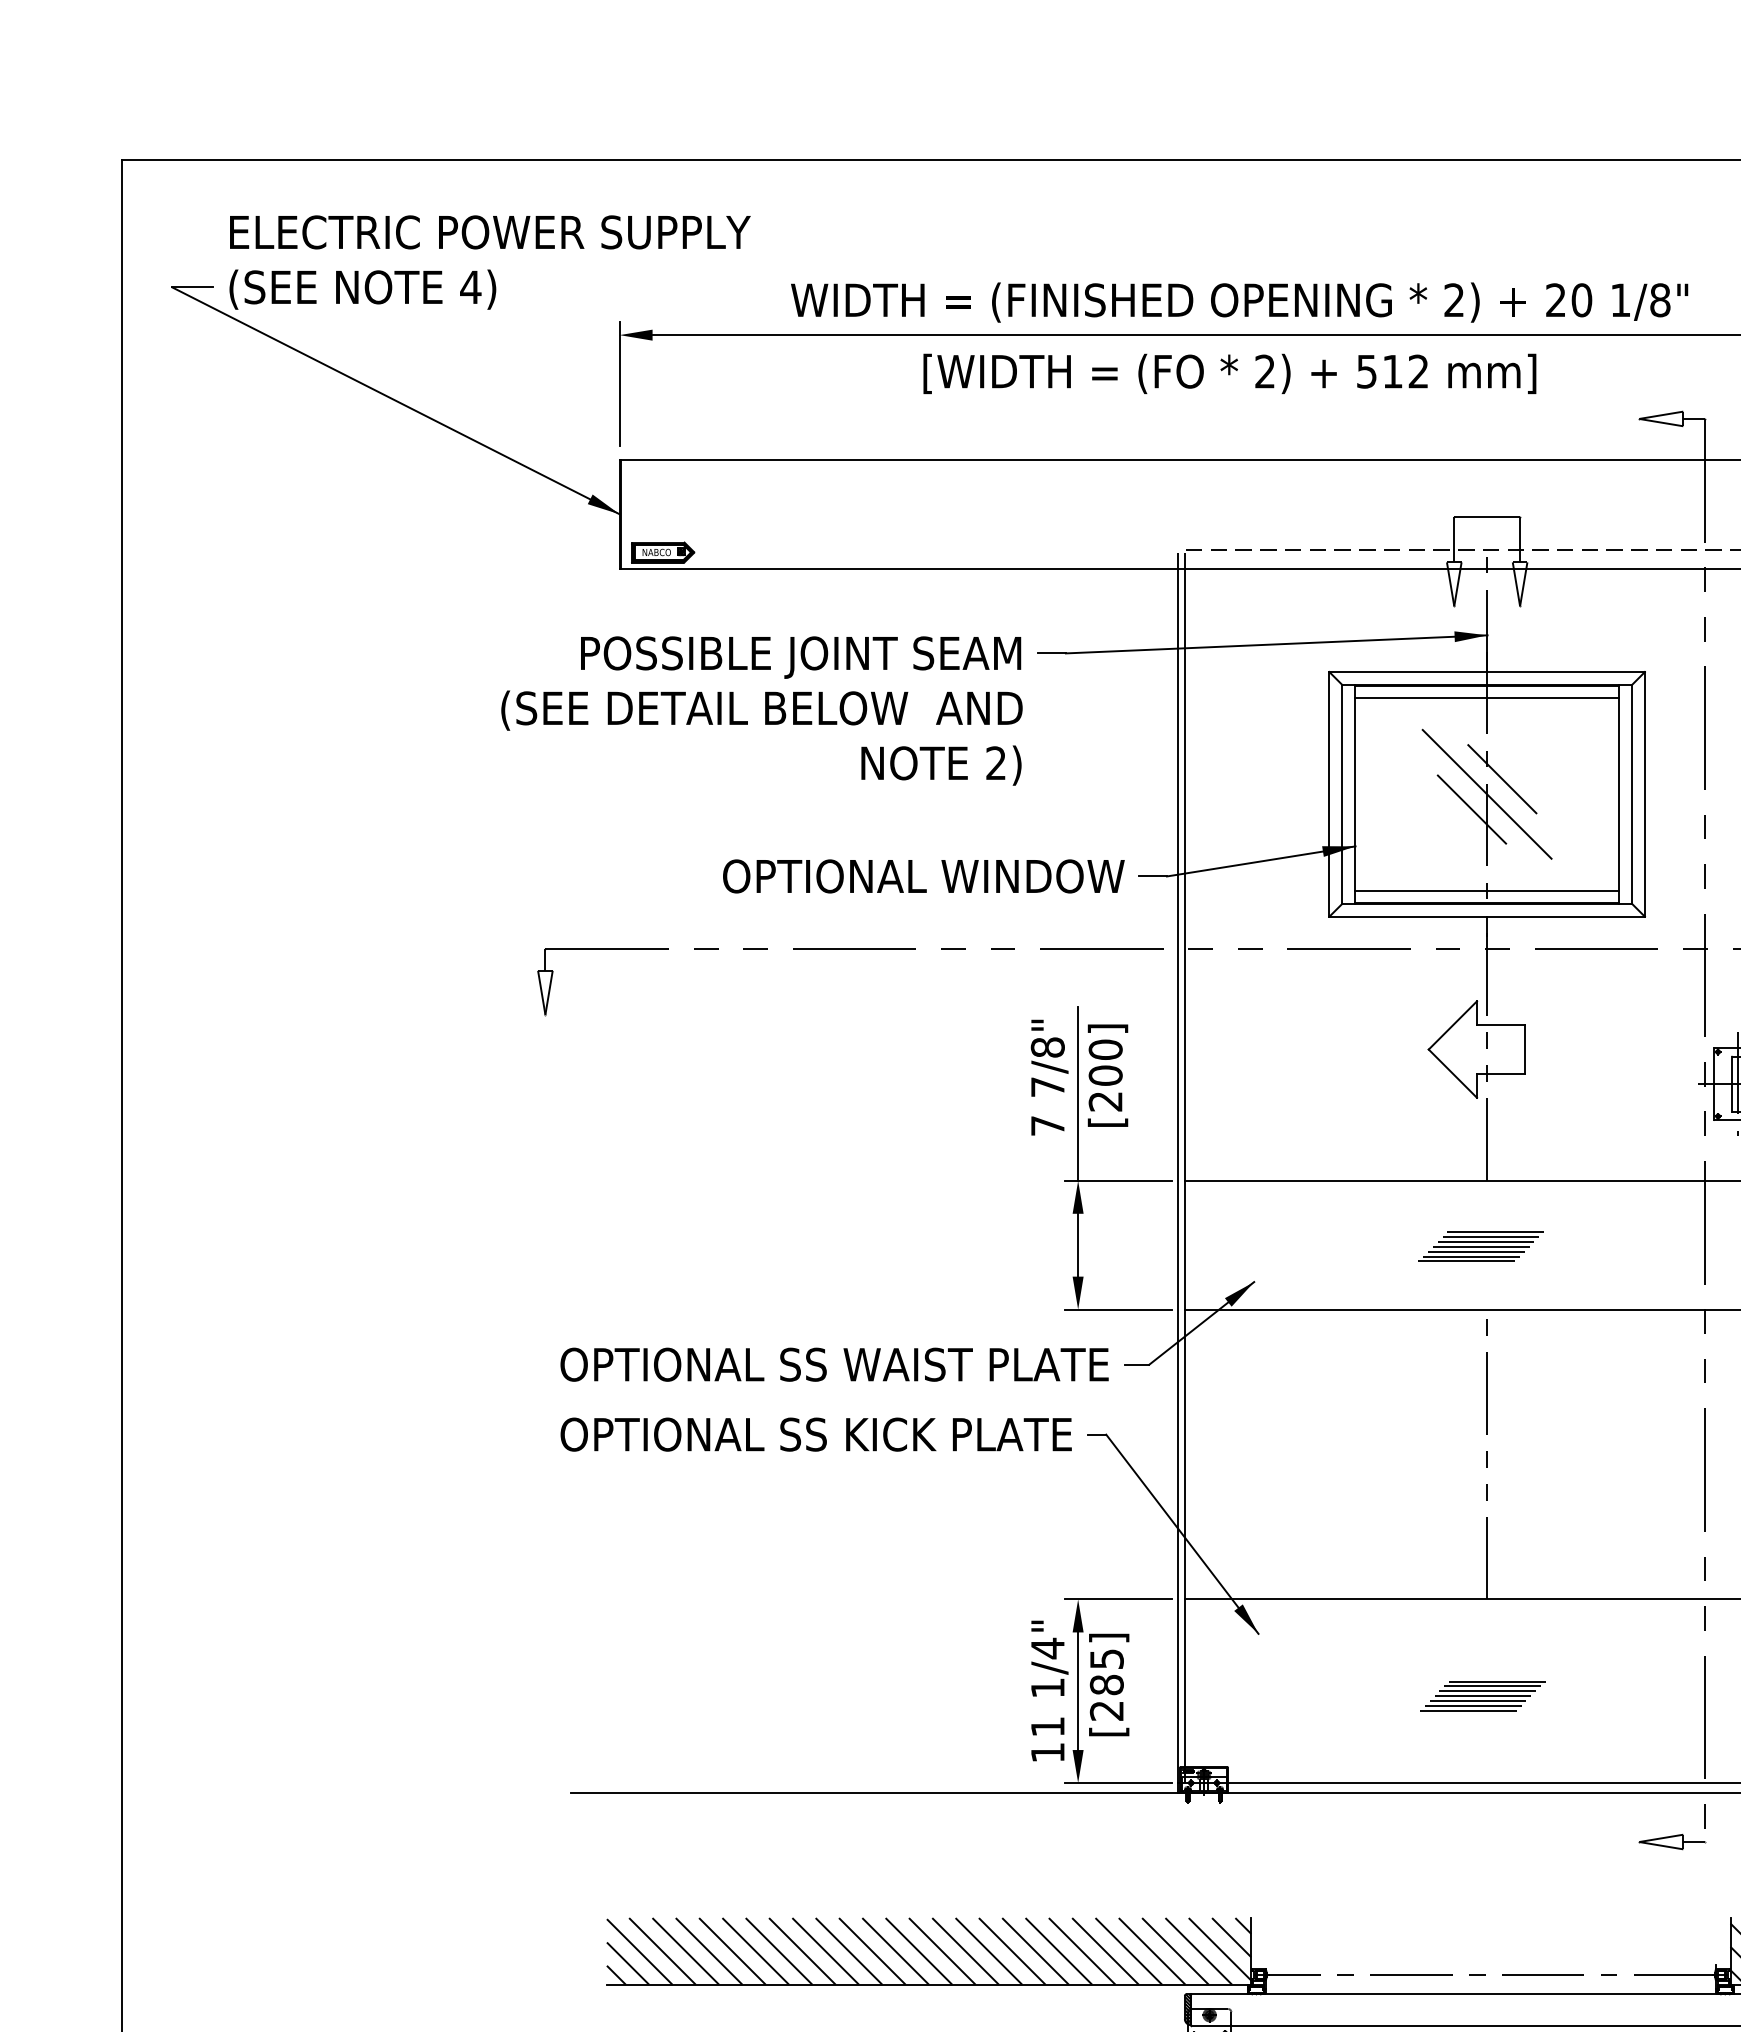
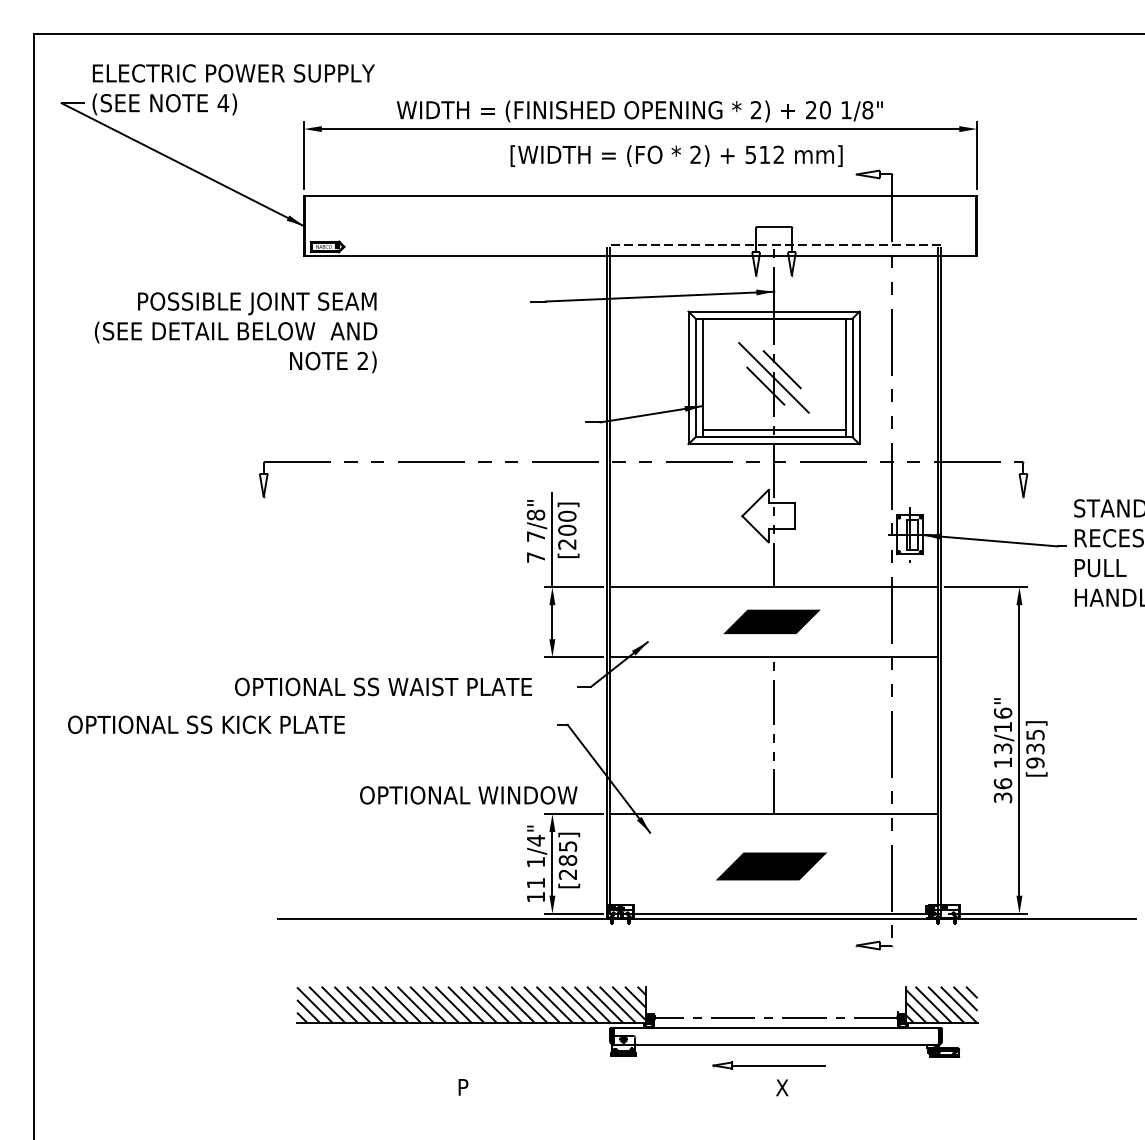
text: (1229, 372) -> (676, 155), moved
line: (1486, 697) -> (773, 325), removed
text: (760, 710) -> (235, 332), moved
text: (923, 876) -> (468, 795), moved
part: (1480, 1245) -> (770, 622), size x1.4
text: (834, 1363) -> (383, 686), moved
text: (816, 1434) -> (206, 724), moved
part: (1482, 1696) -> (771, 866), size x1.6

